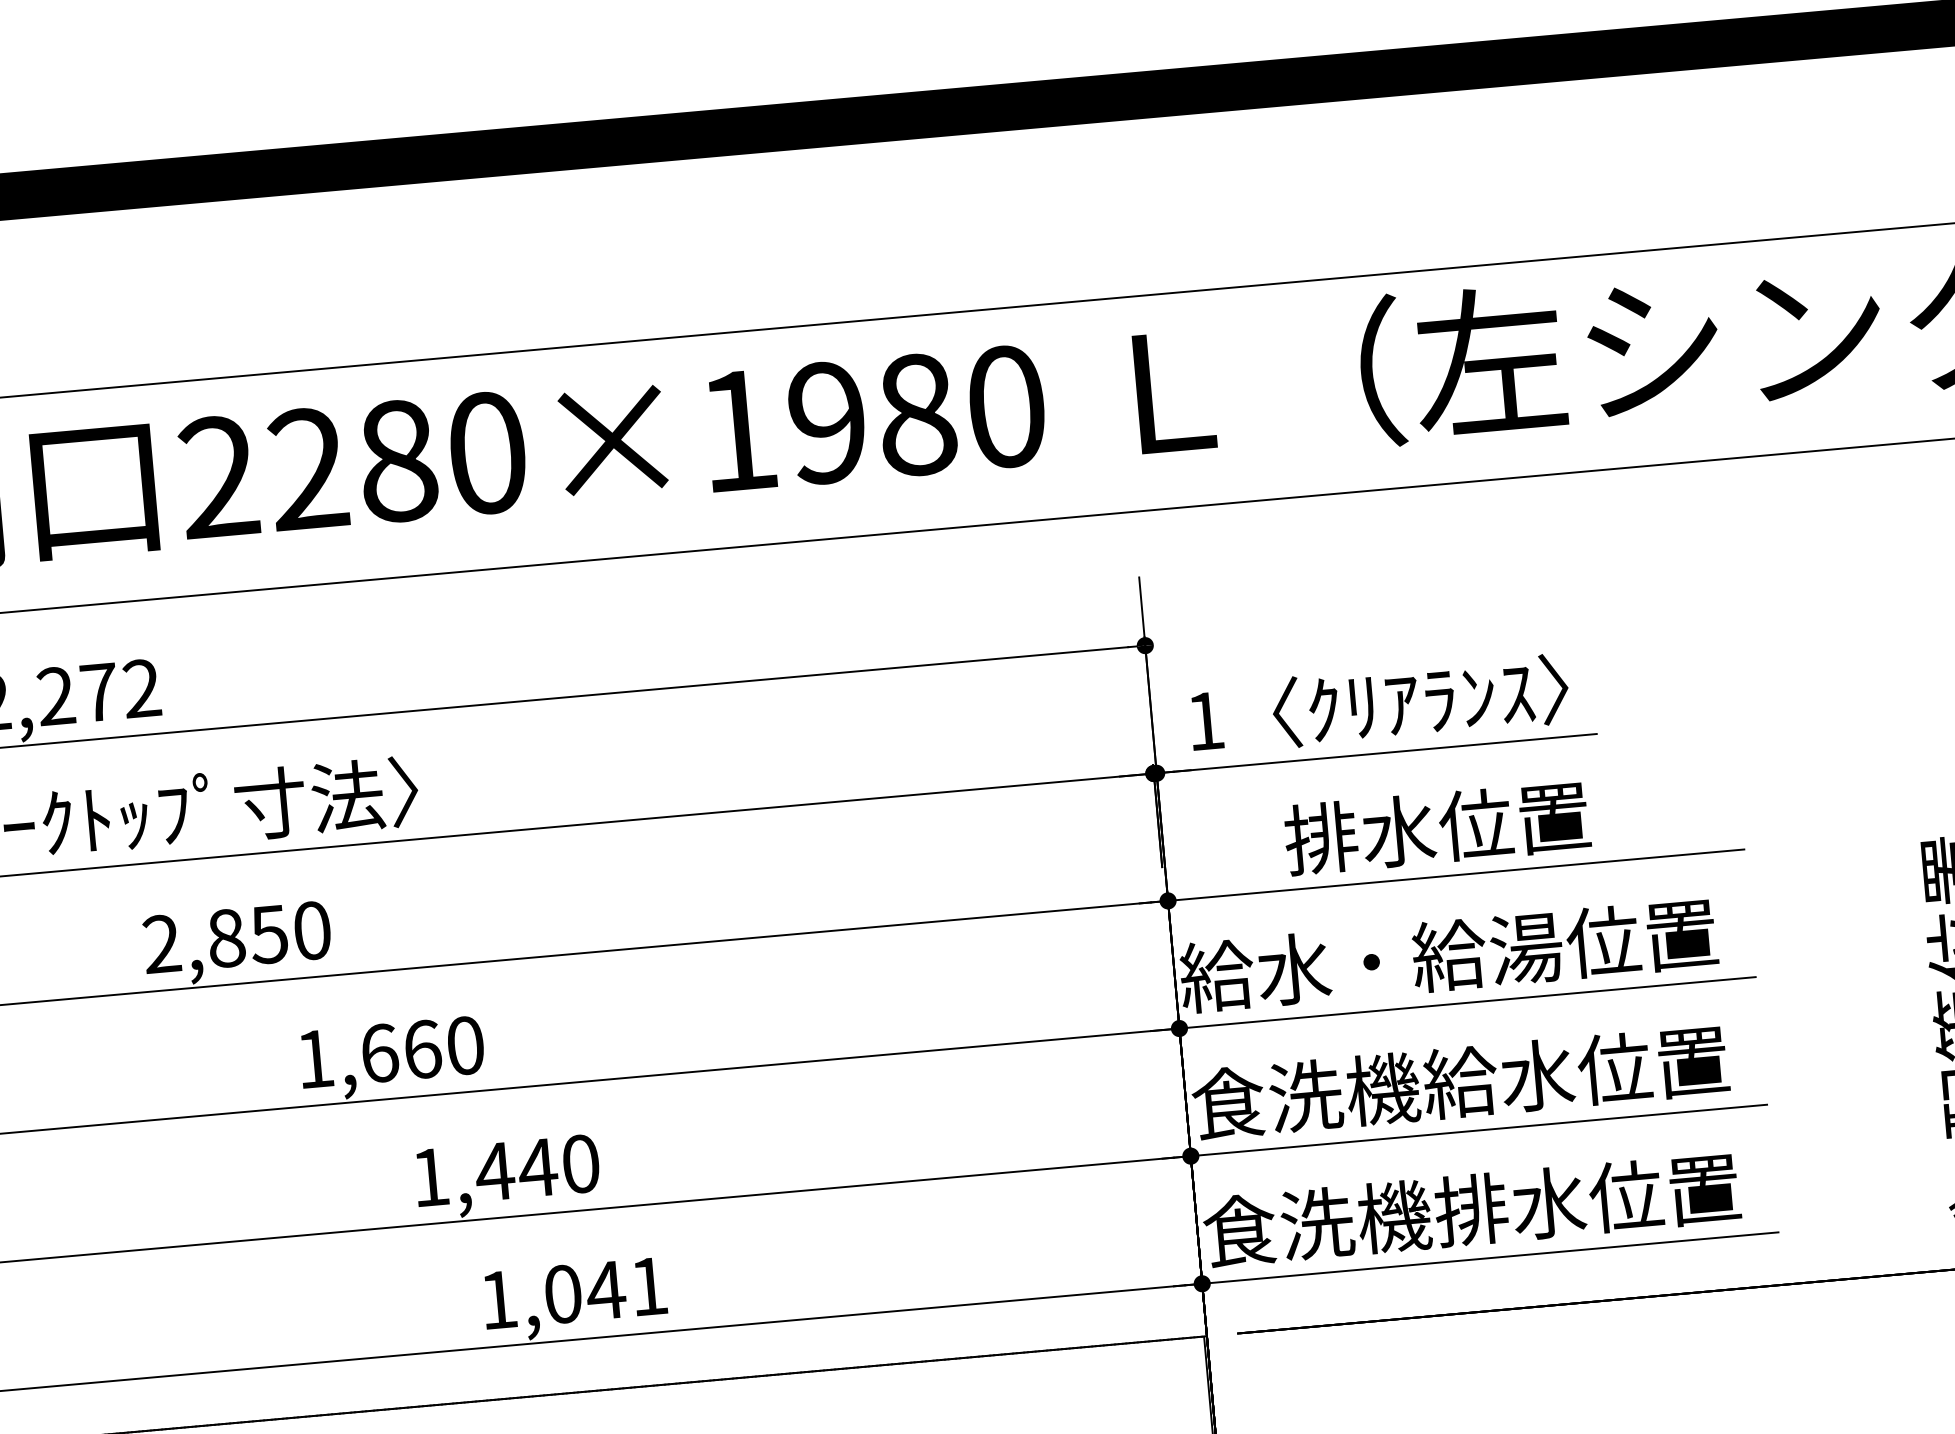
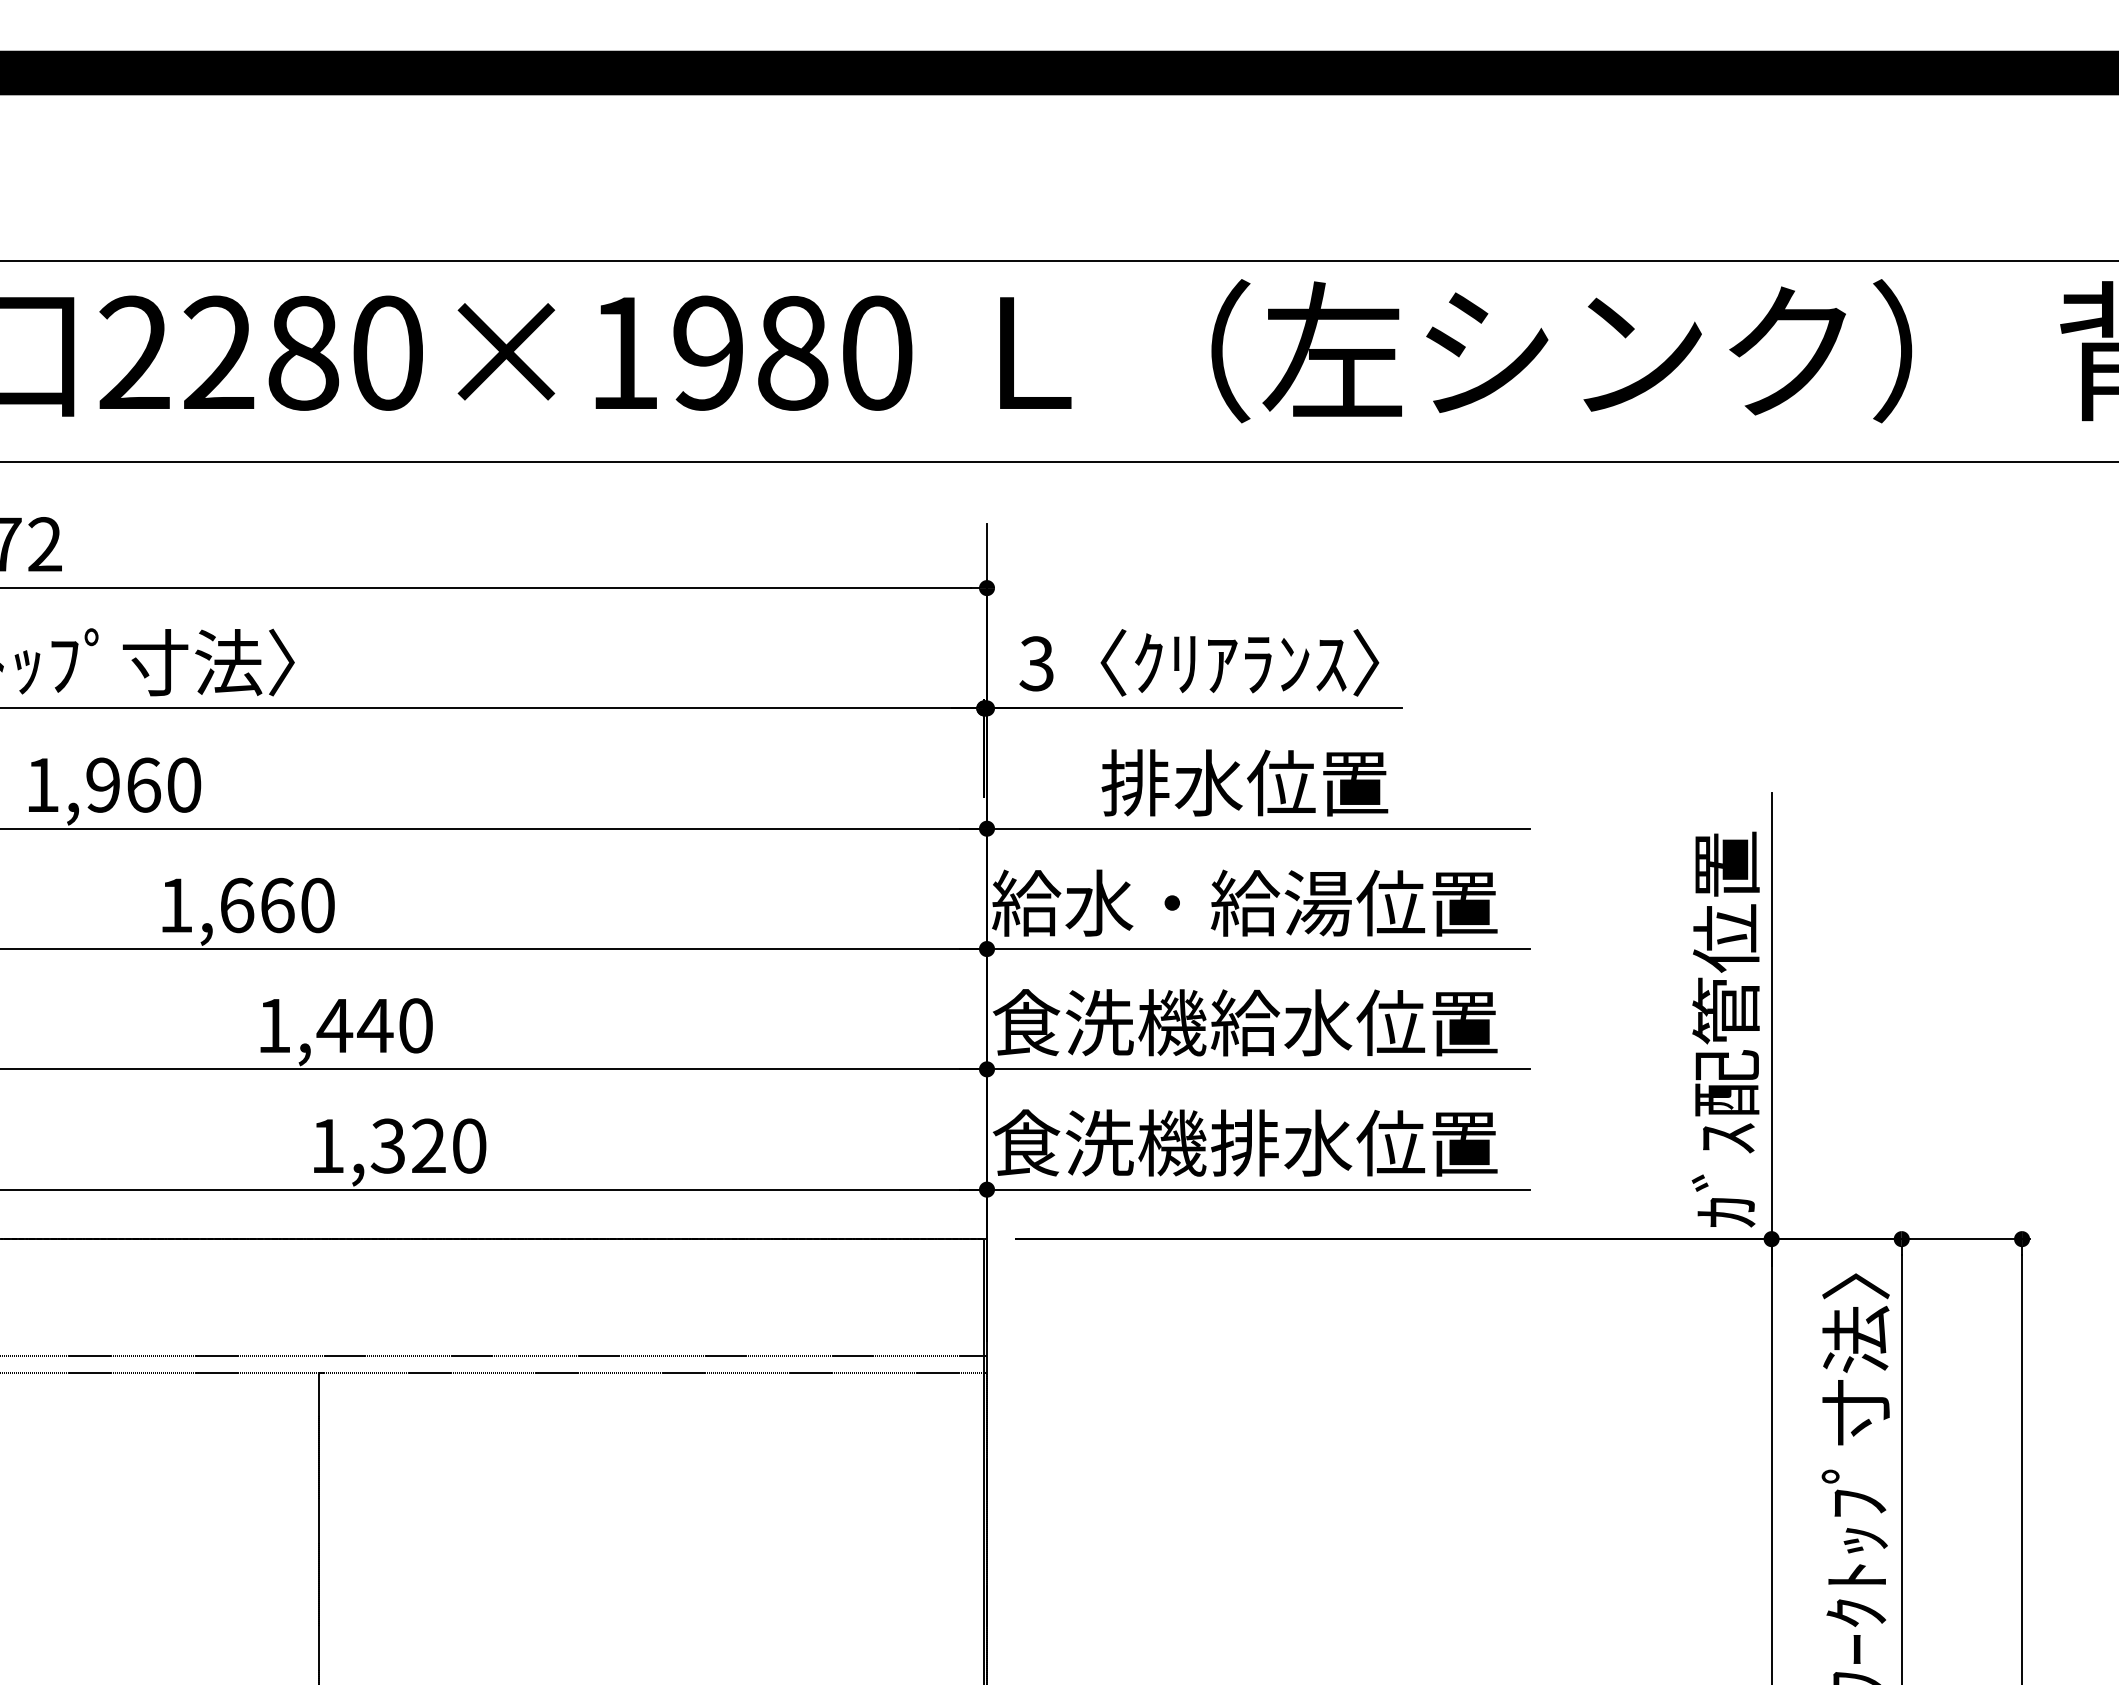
text: (1204, 720) -> (1036, 663), 1 -> 3
text: (216, 938) -> (93, 784), 2,850 -> 1,960
text: (605, 1289) -> (428, 1145), 1,041 -> 1,320

